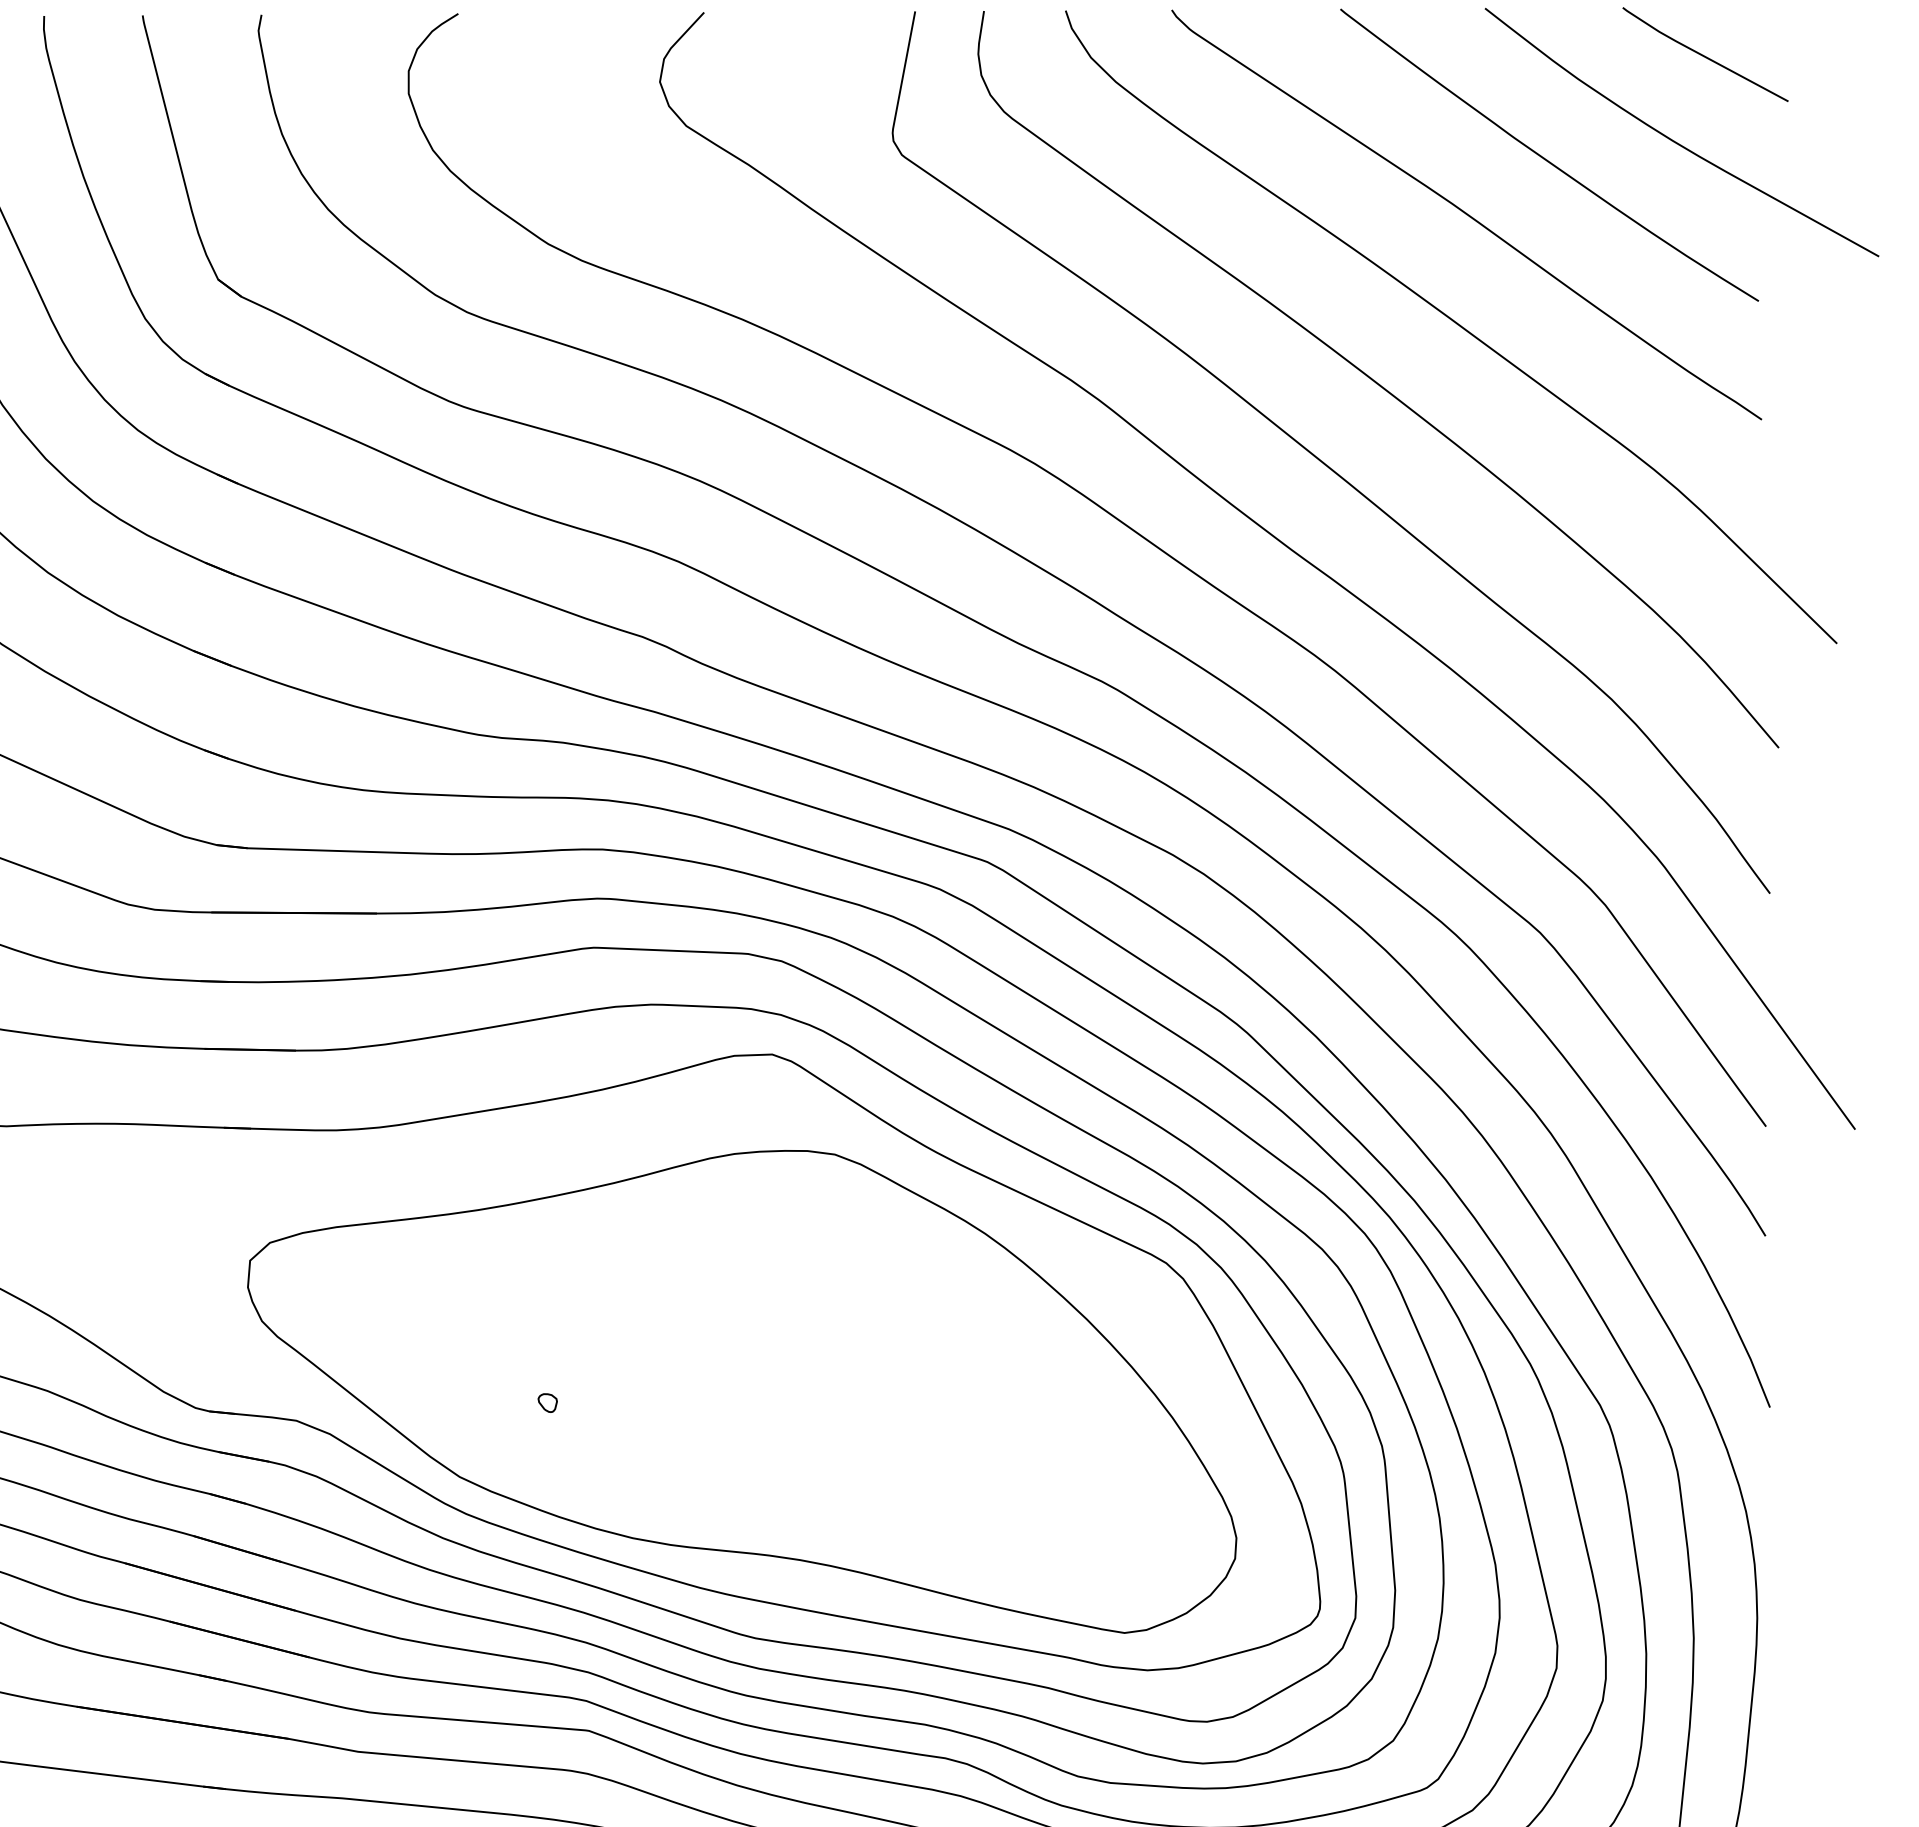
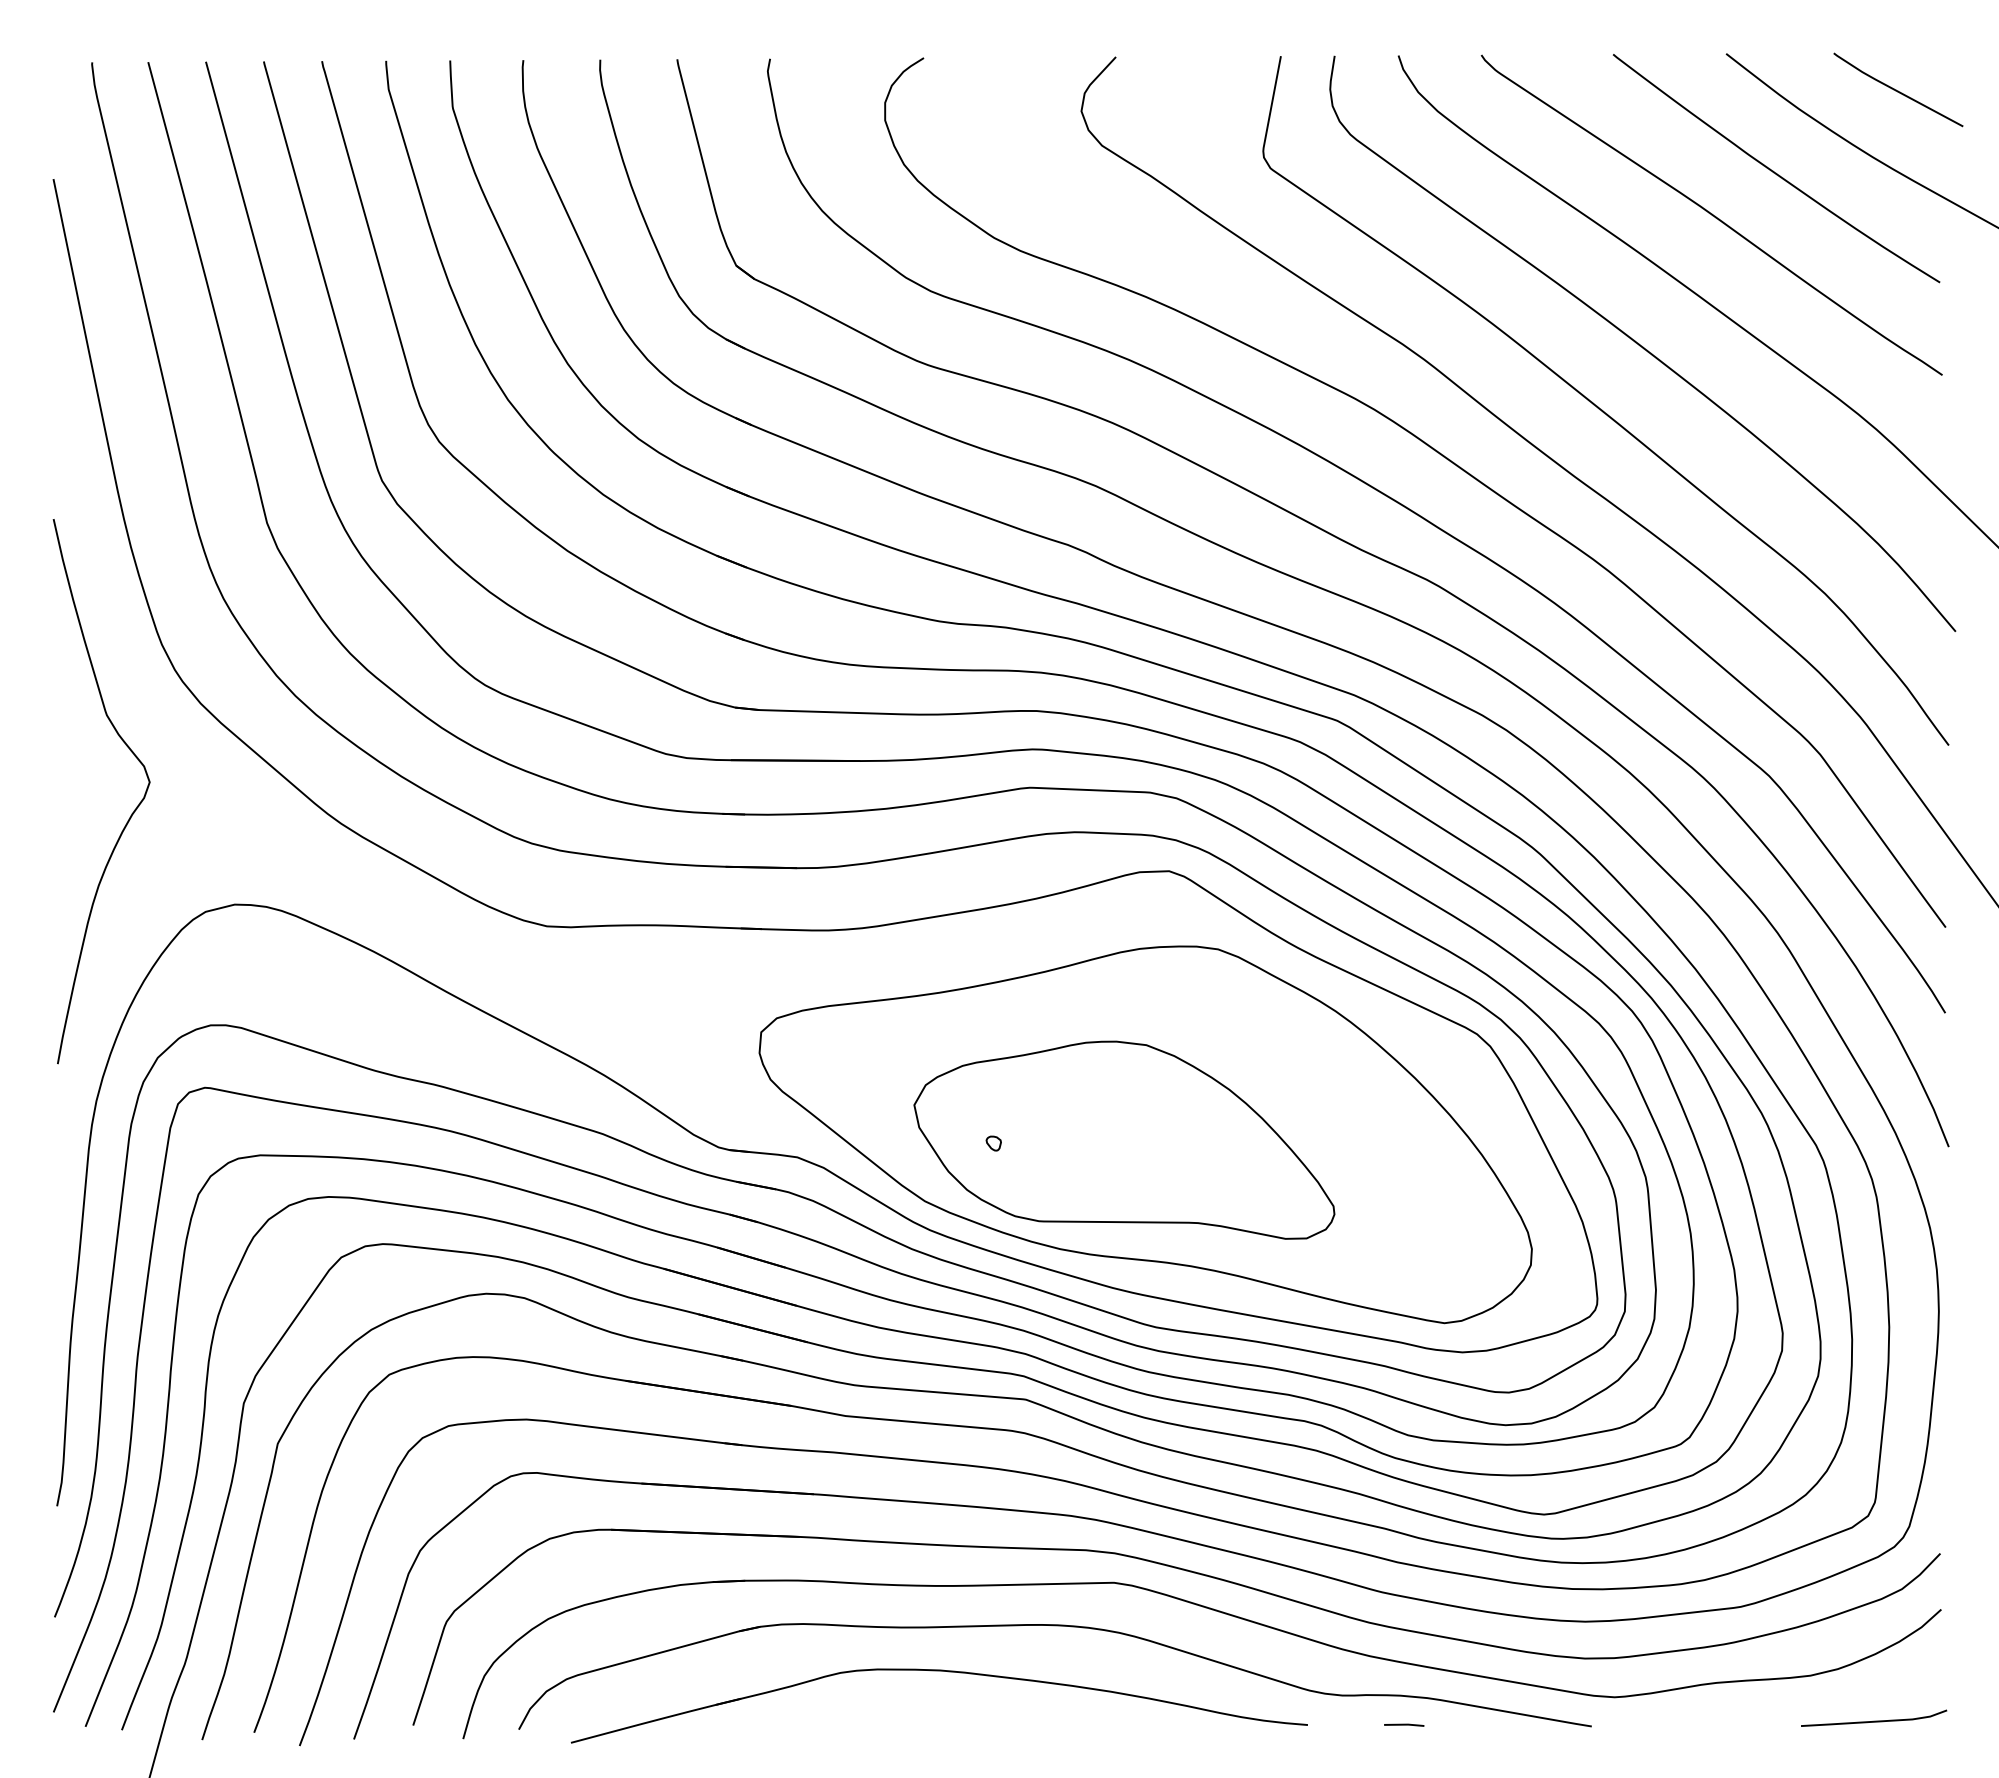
part: (715, 1397) -> (1124, 1139), added

